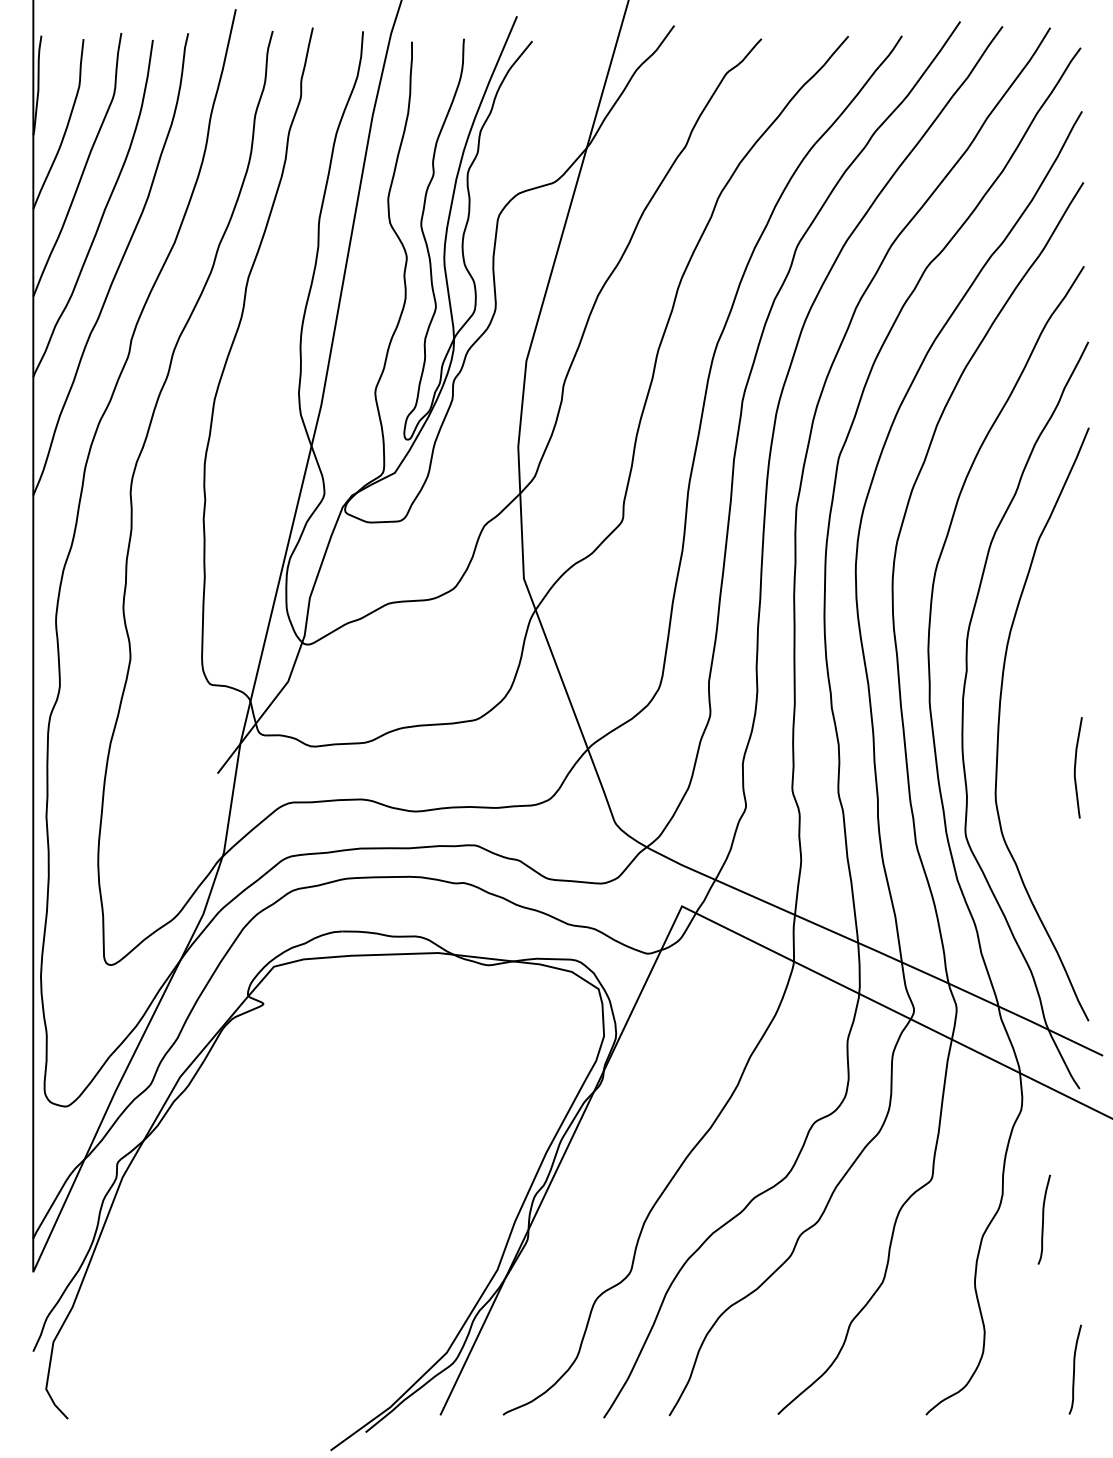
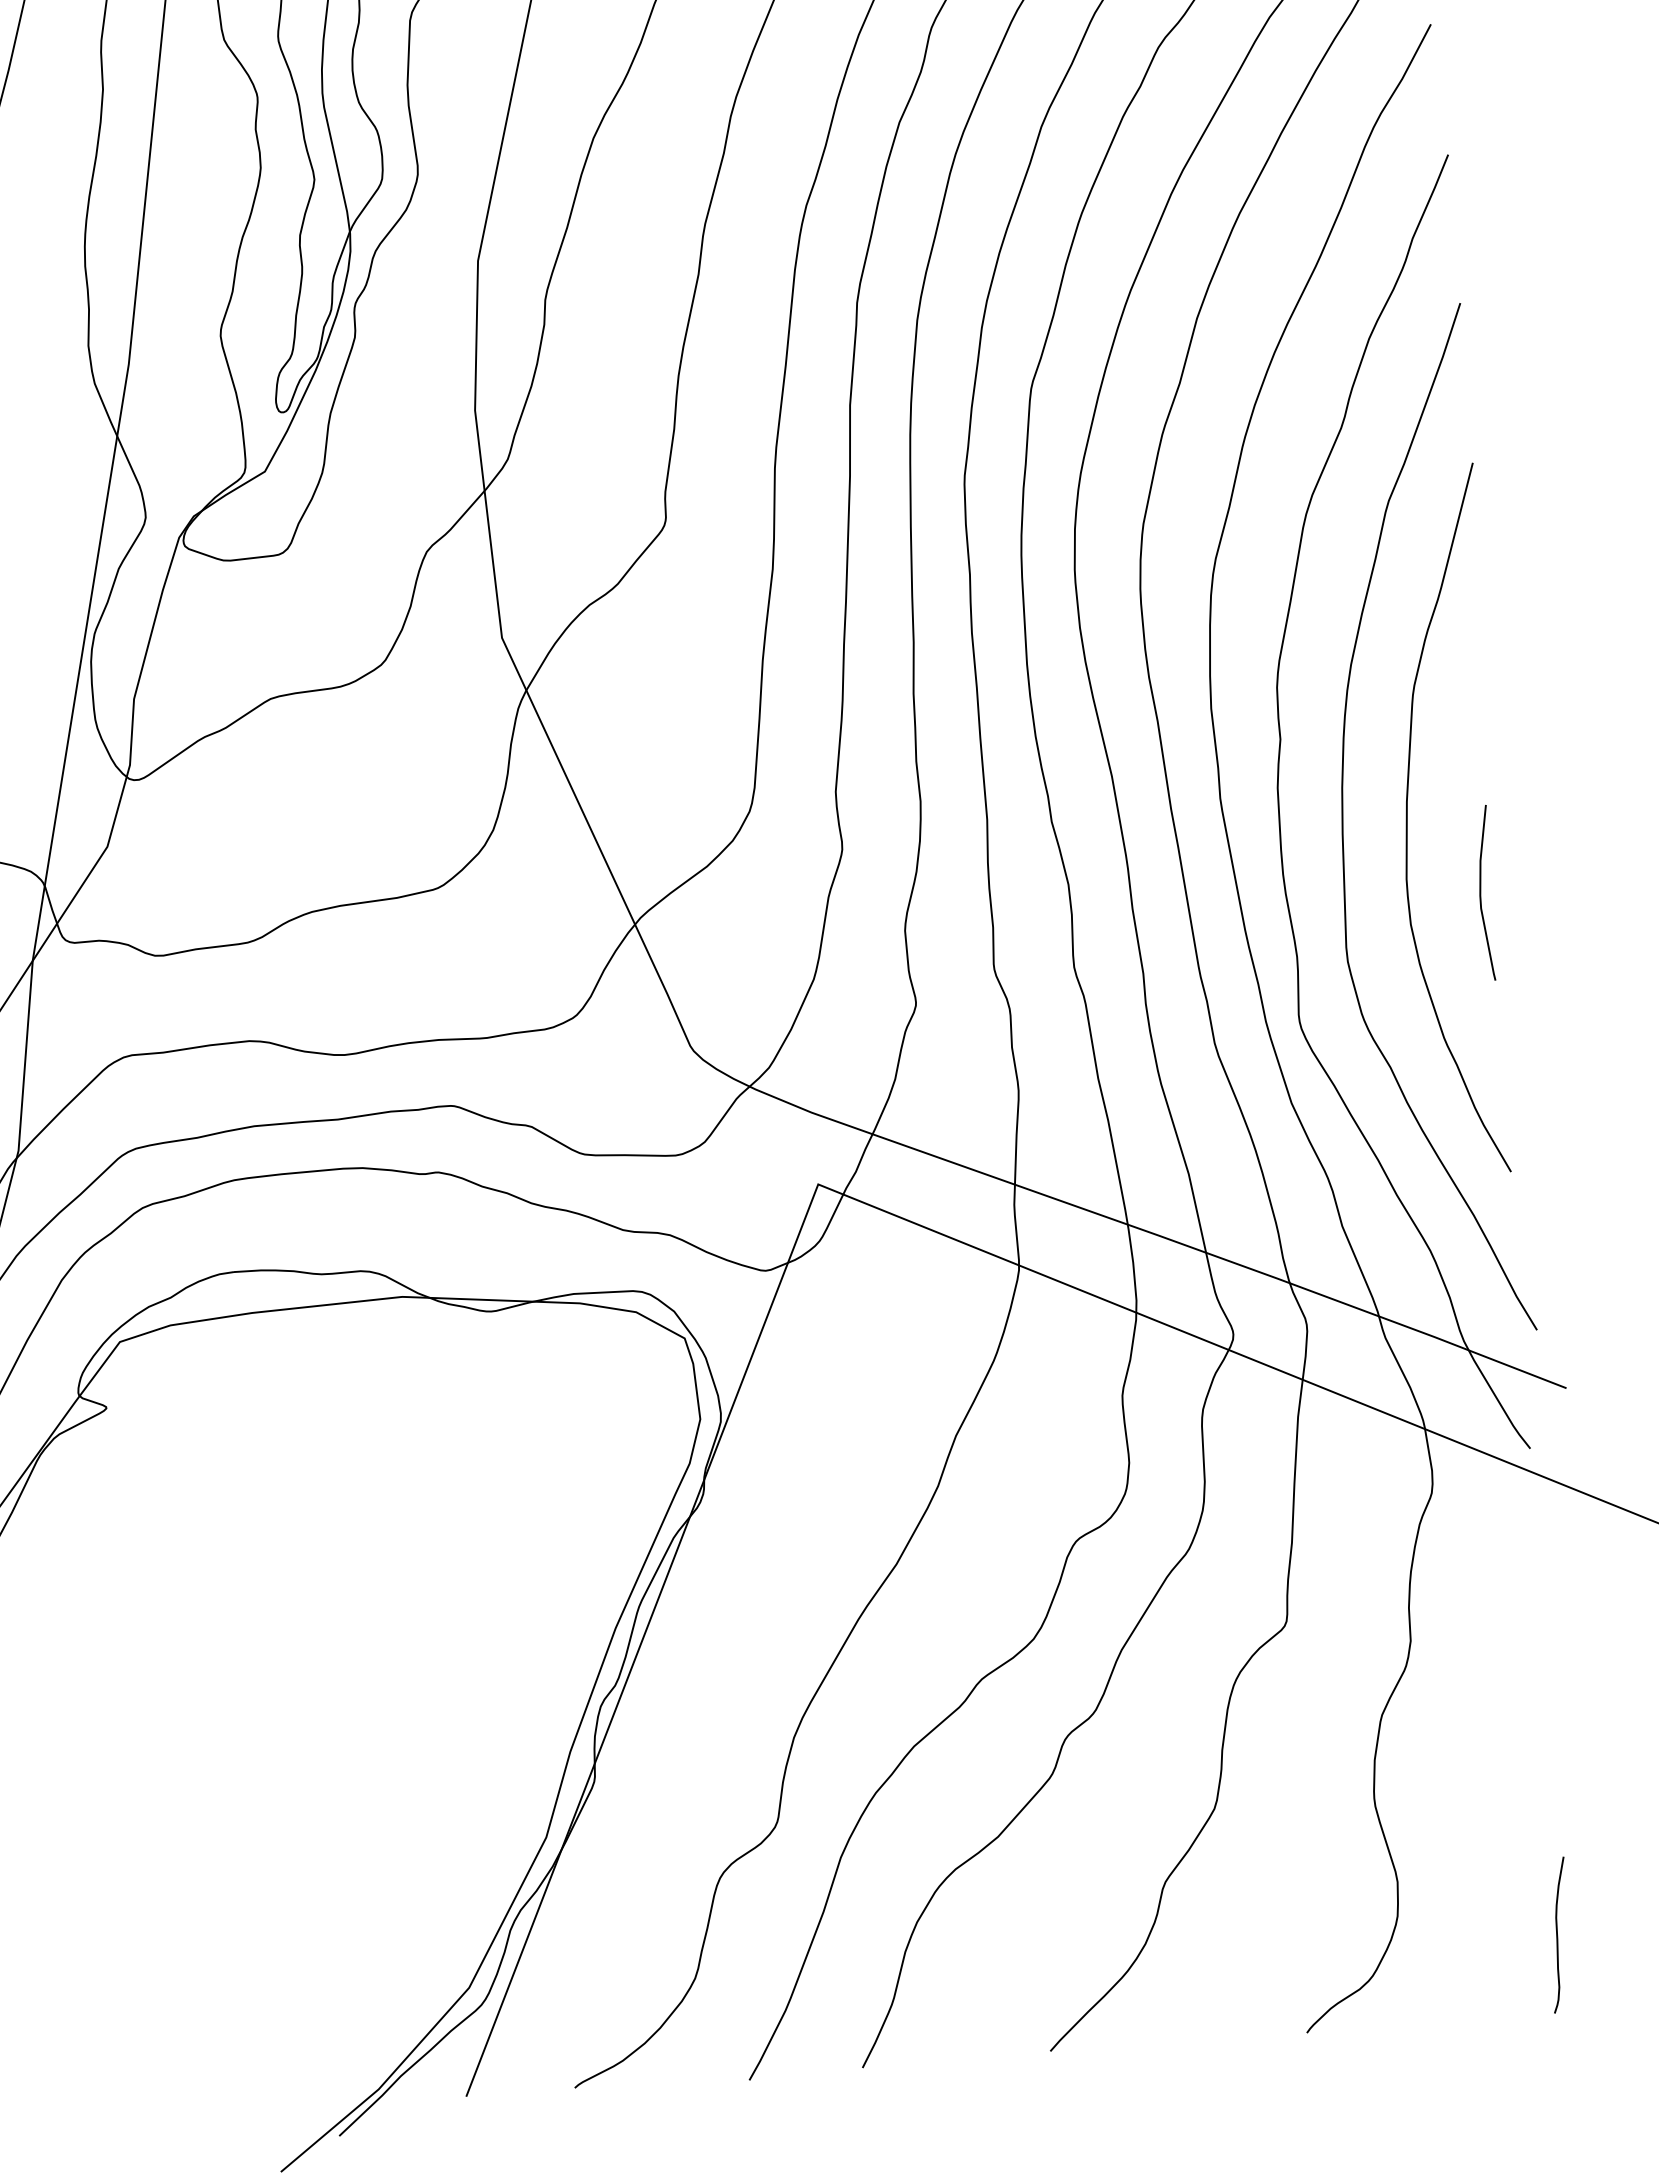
curve: (1037, 718) -> (1409, 813), added
curve: (1043, 1219) -> (1484, 1679), removed

